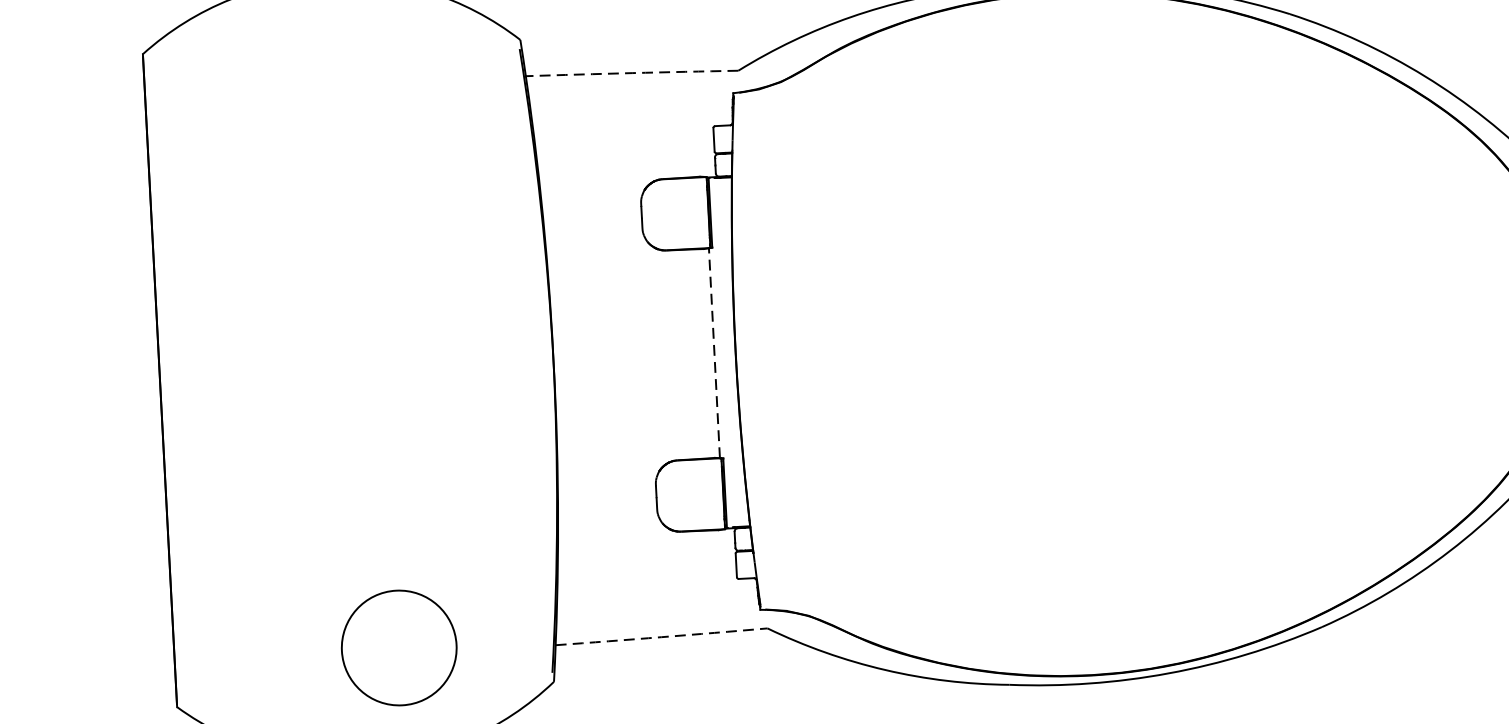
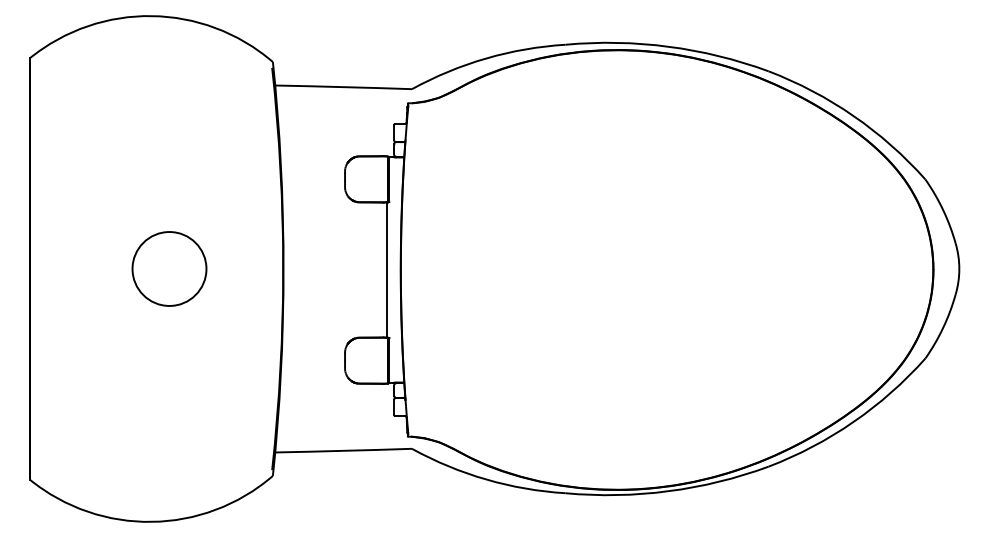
arc: (631, 73) -> (343, 87), dashed -> solid
line: (715, 353) -> (387, 270), dashed -> solid
arc: (661, 636) -> (343, 450), dashed -> solid
circle: (399, 647) -> (169, 268), moved

